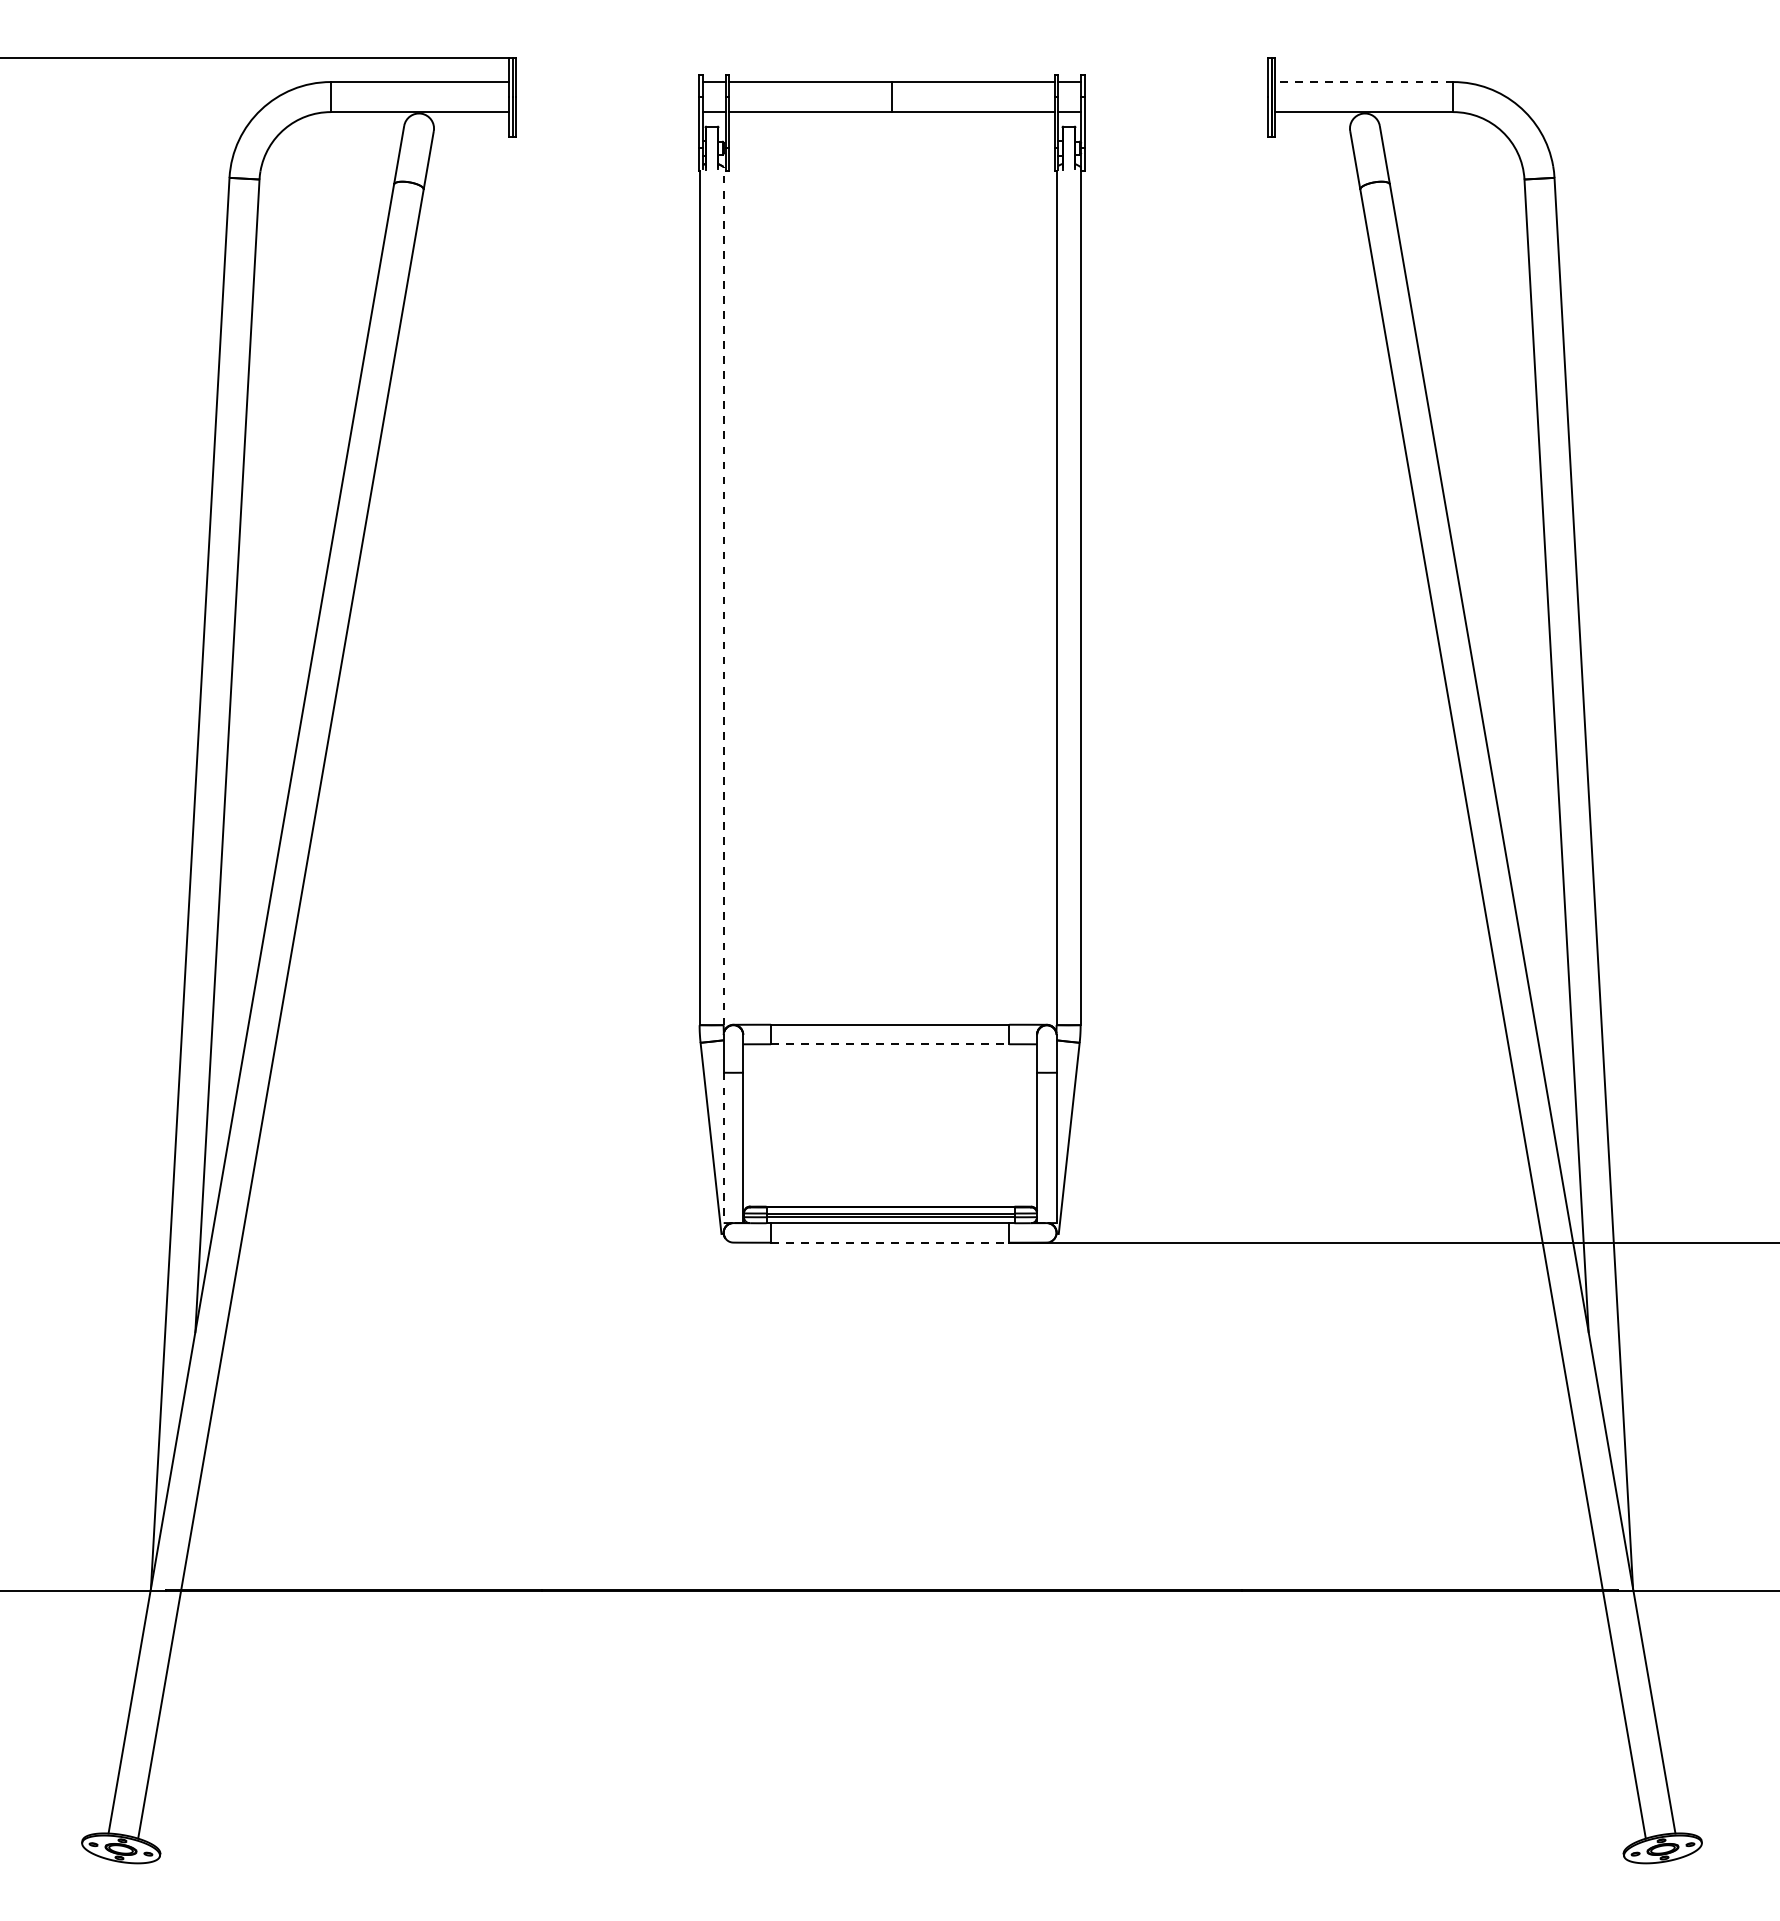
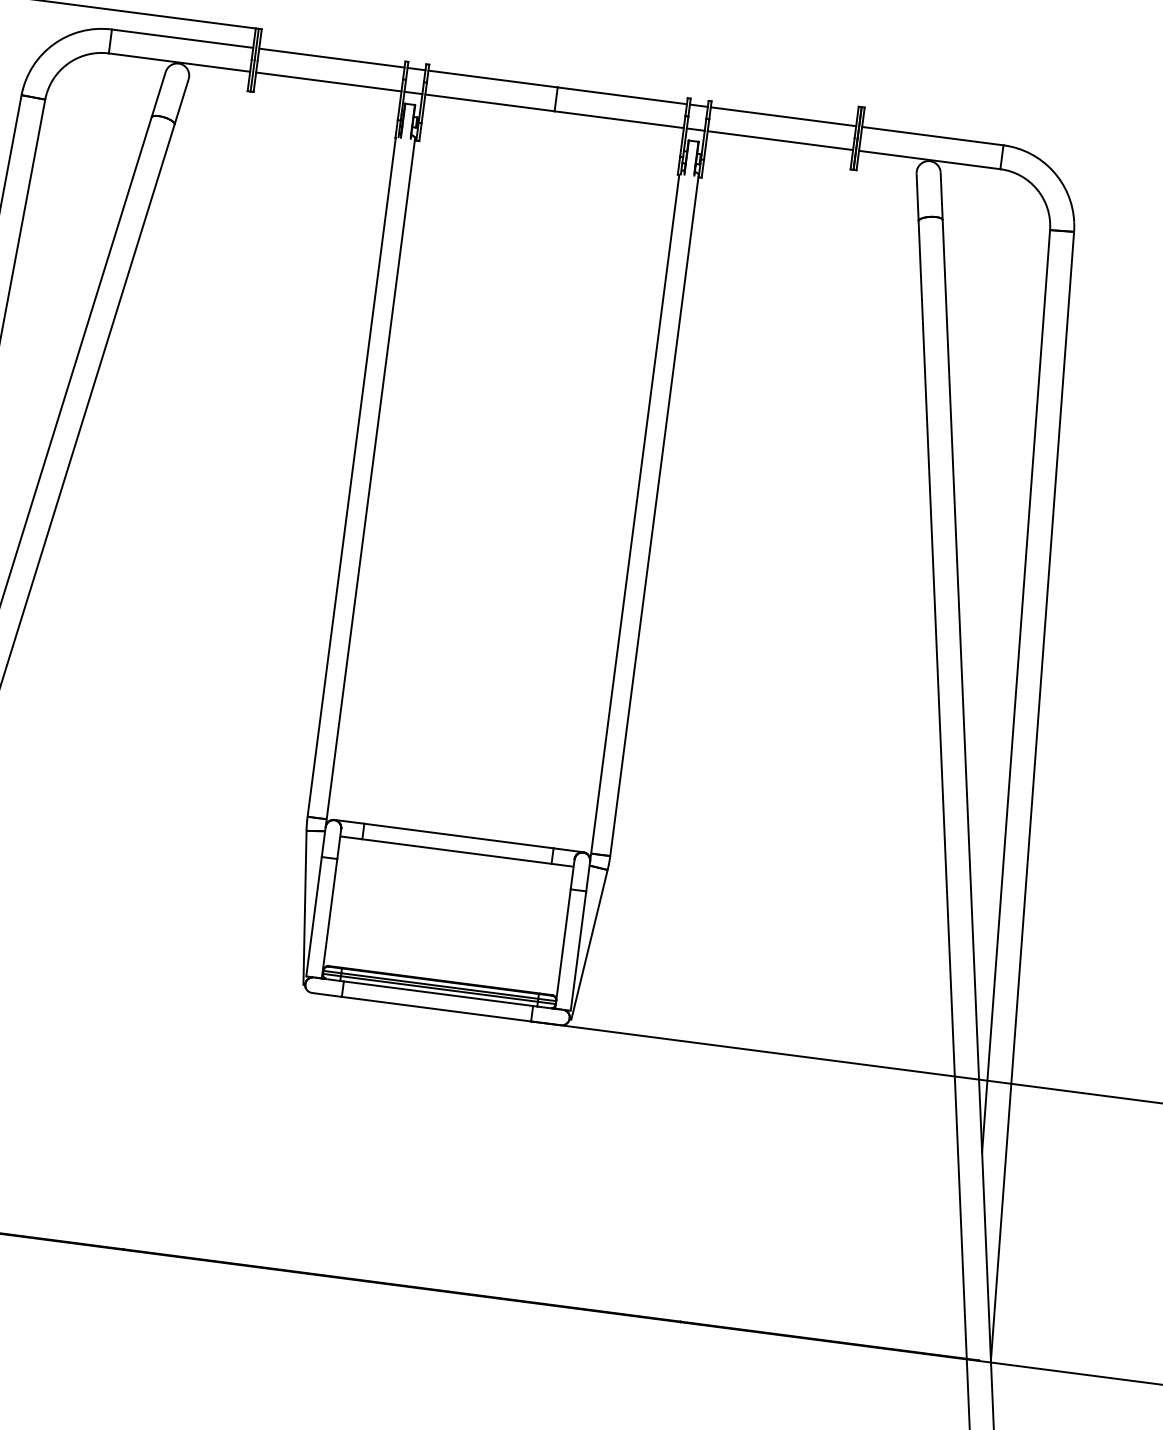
line: (607, 82) -> (331, 58), added
line: (1175, 82) -> (782, 117), added
line: (1364, 82) -> (932, 136), dashed -> solid
line: (607, 112) -> (328, 82), added
line: (1175, 112) -> (779, 140), added
line: (723, 595) -> (370, 477), dashed -> solid
line: (890, 1044) -> (457, 851), dashed -> solid
line: (723, 1148) -> (313, 917), dashed -> solid
line: (890, 1242) -> (436, 1009), dashed -> solid

